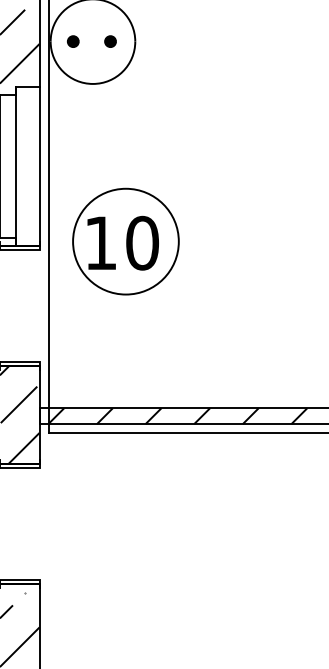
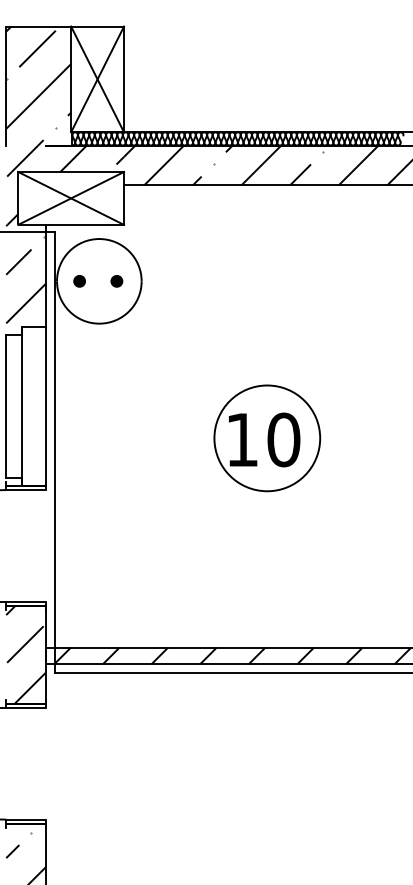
part: (126, 241) -> (267, 438), moved

